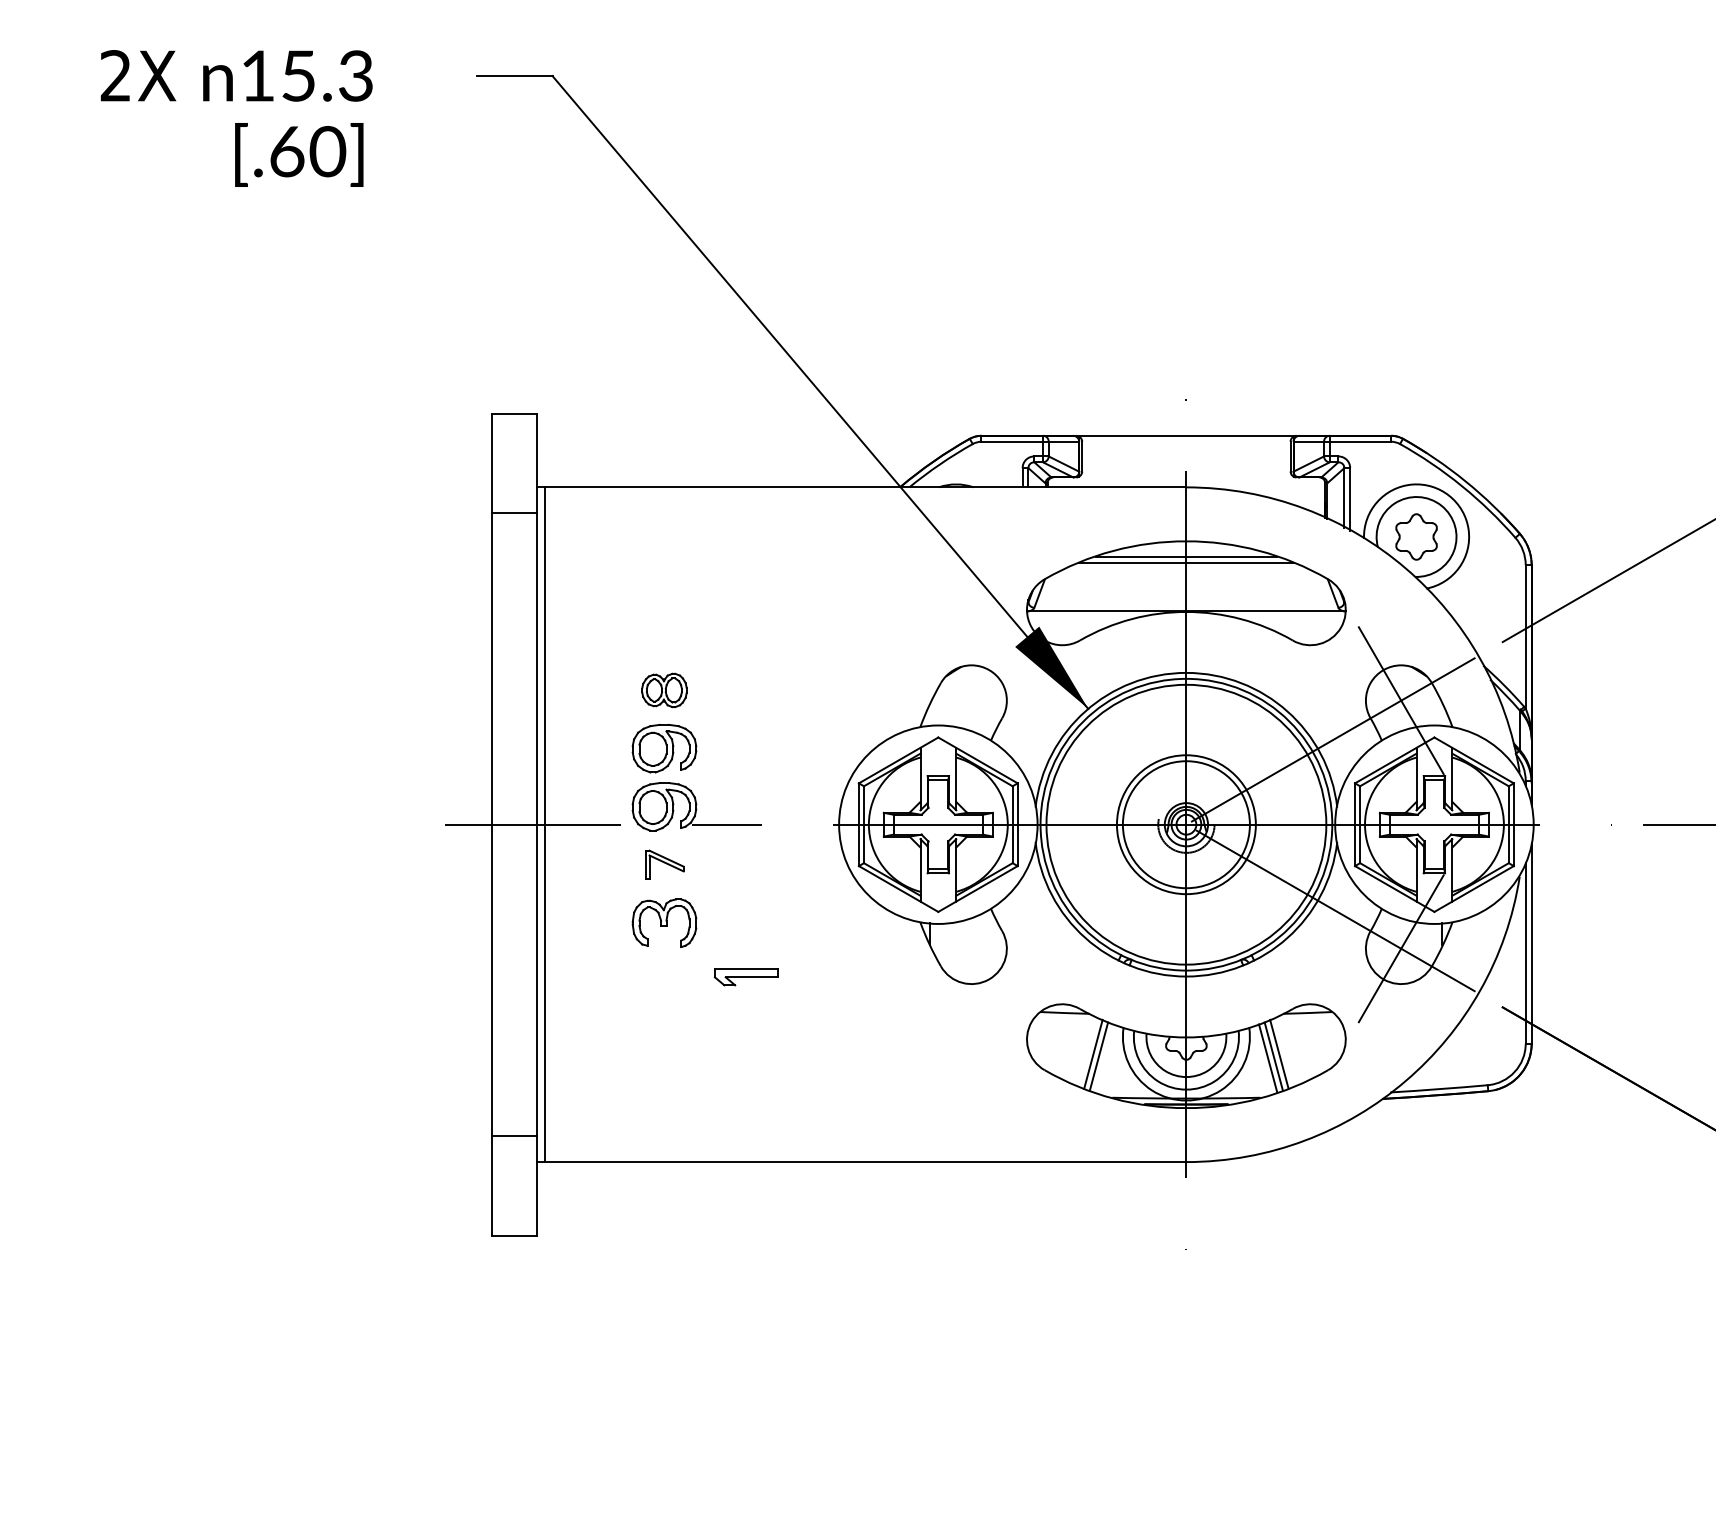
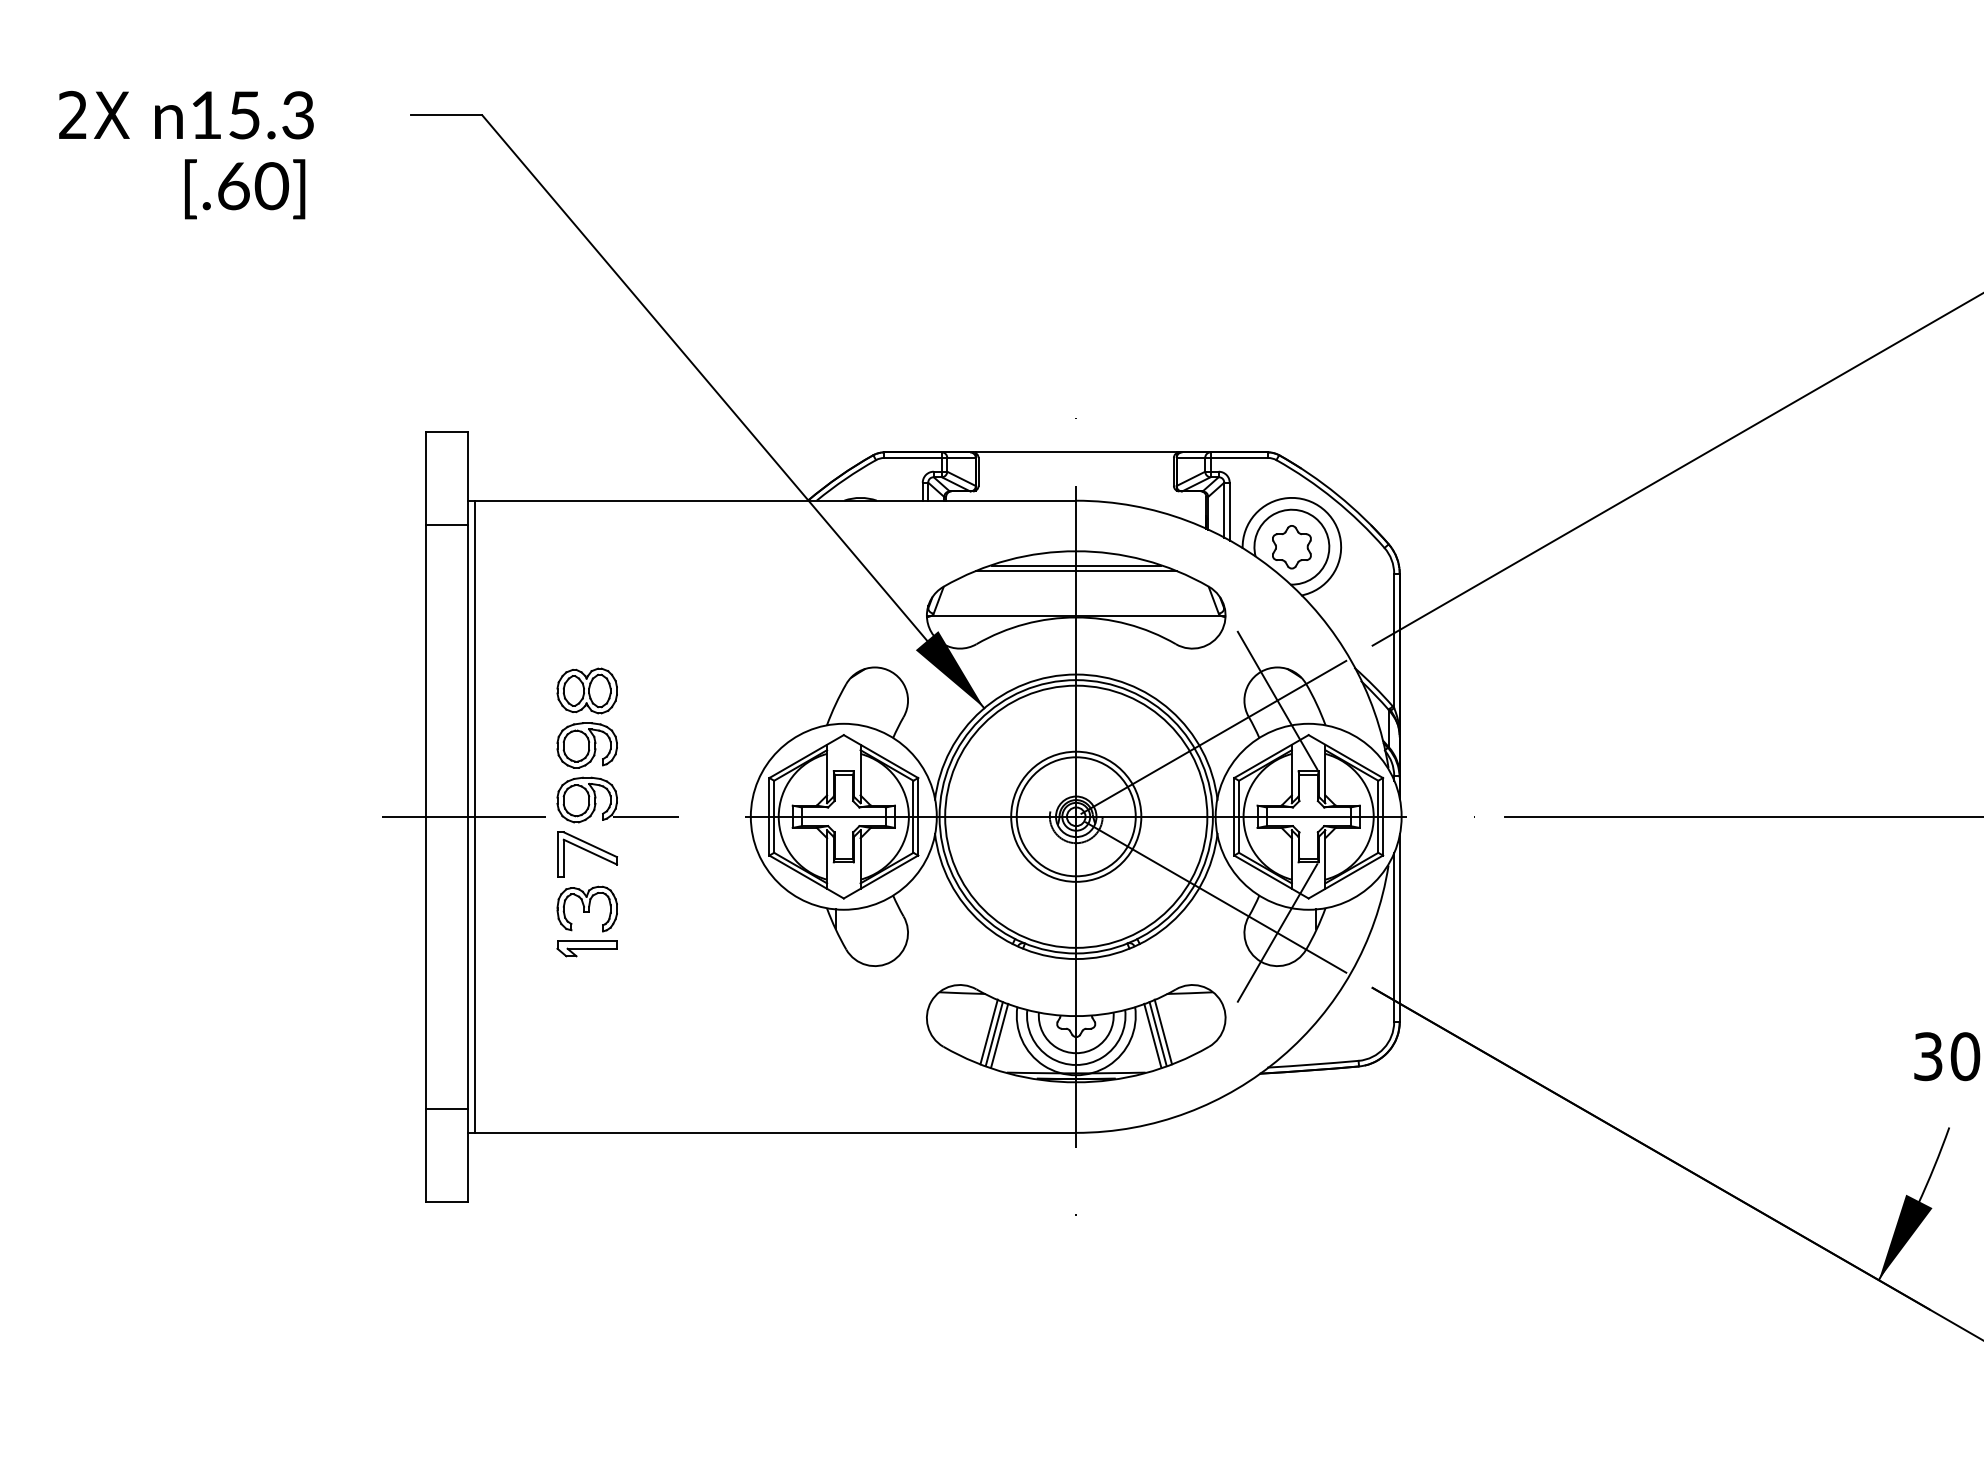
part: (663, 689) -> (586, 690), size x1.43
part: (664, 864) -> (587, 854), size x1.67
part: (745, 977) -> (586, 948), moved
line: (1104, 1058) -> (999, 1035), added

